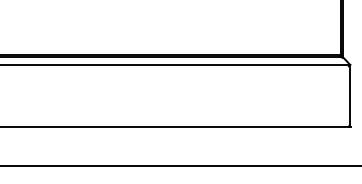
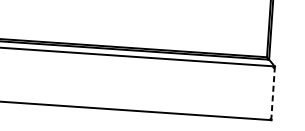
line: (350, 96) -> (273, 93), solid -> dashed

